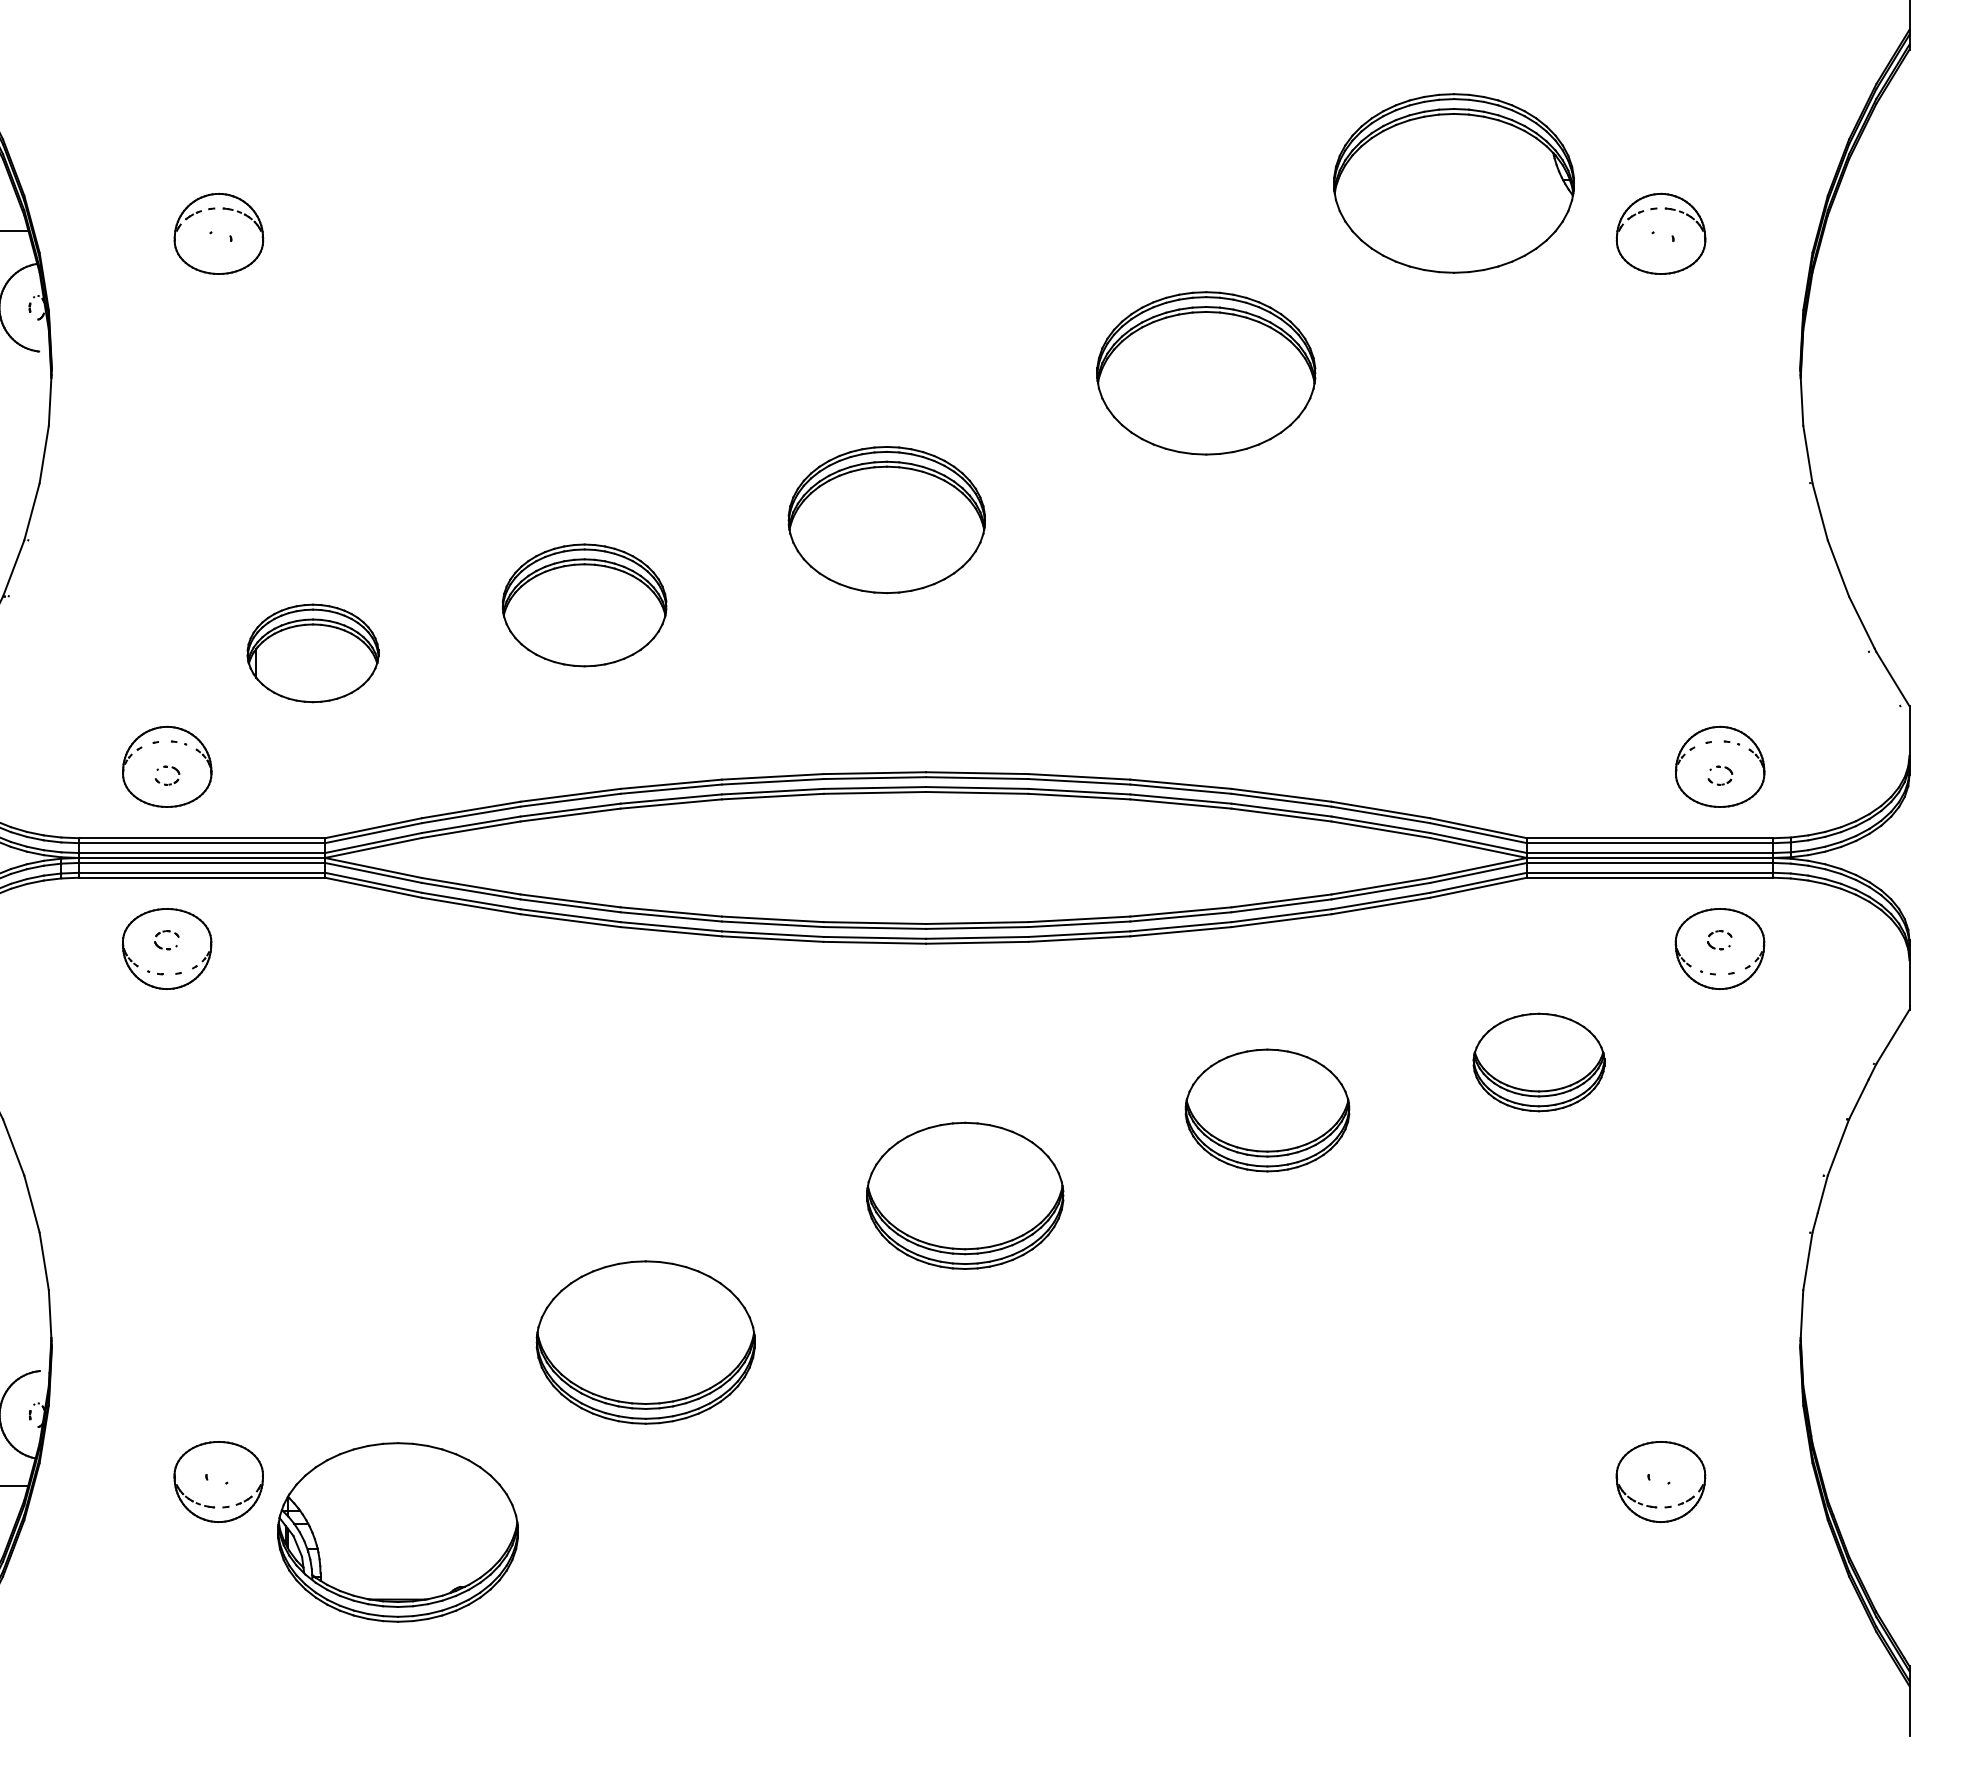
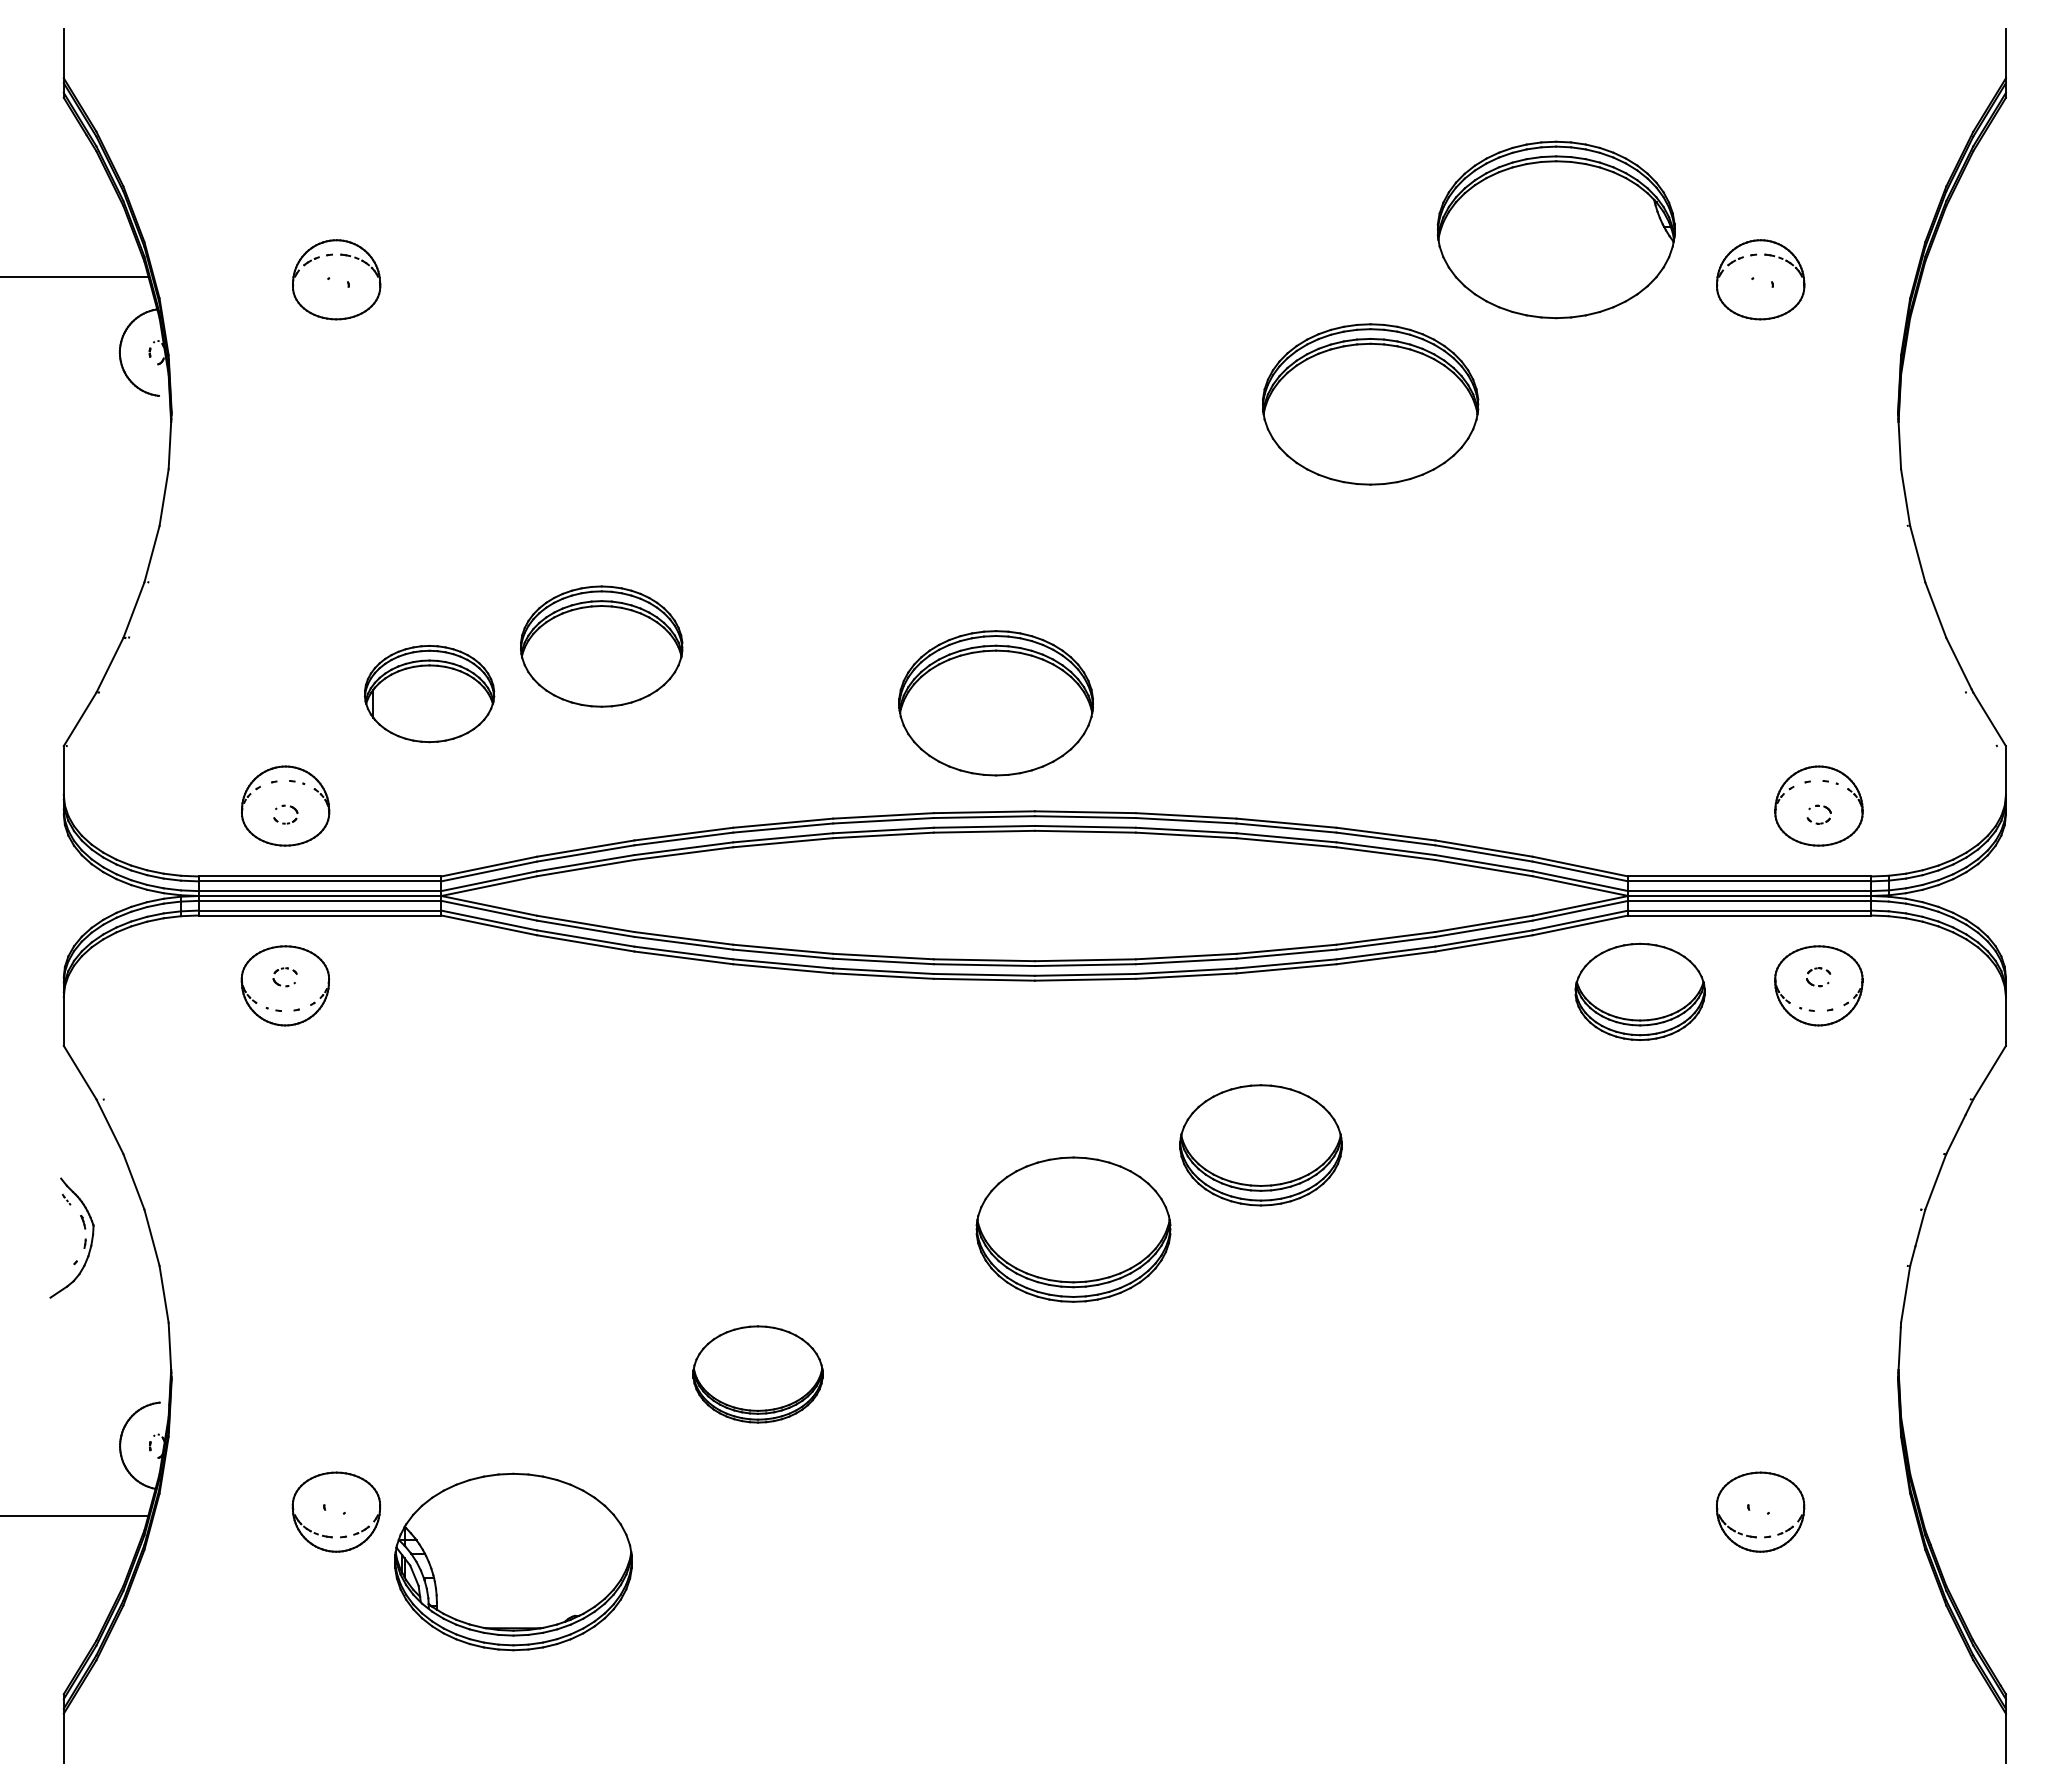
part: (1206, 373) -> (1370, 404), moved
part: (886, 520) -> (995, 703), moved
part: (584, 605) -> (601, 646), moved
part: (1538, 1062) -> (1639, 991), moved
part: (1266, 1110) -> (1260, 1145), moved
part: (645, 1342) -> (757, 1374), size x0.6

